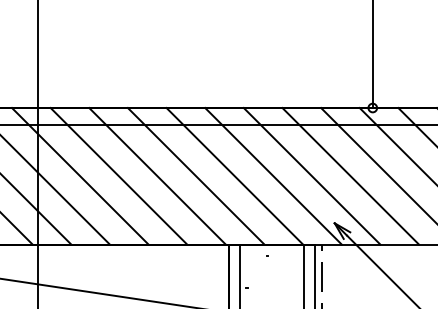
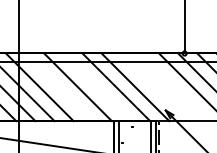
line: (118, 176) -> (58, 87), removed
line: (196, 176) -> (97, 87), removed
line: (311, 176) -> (154, 87), removed
line: (350, 176) -> (173, 87), removed

